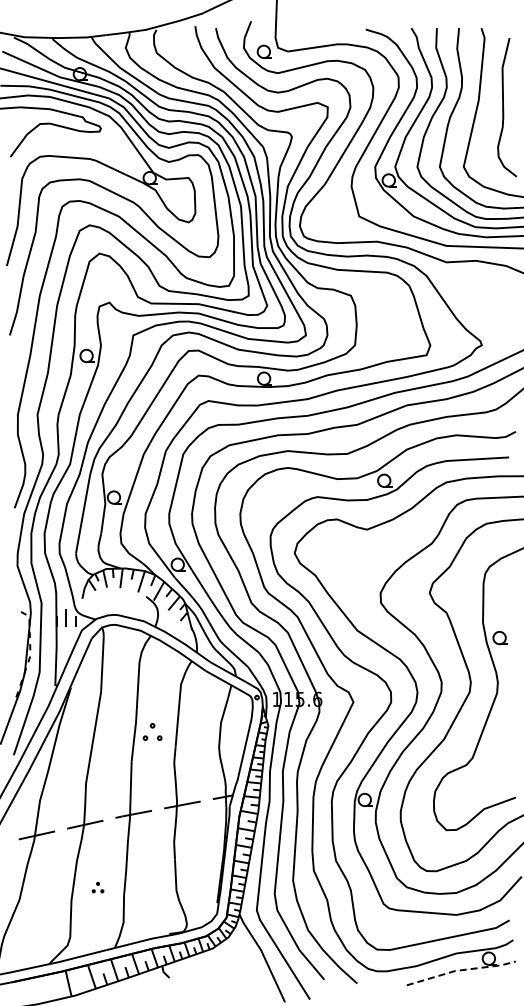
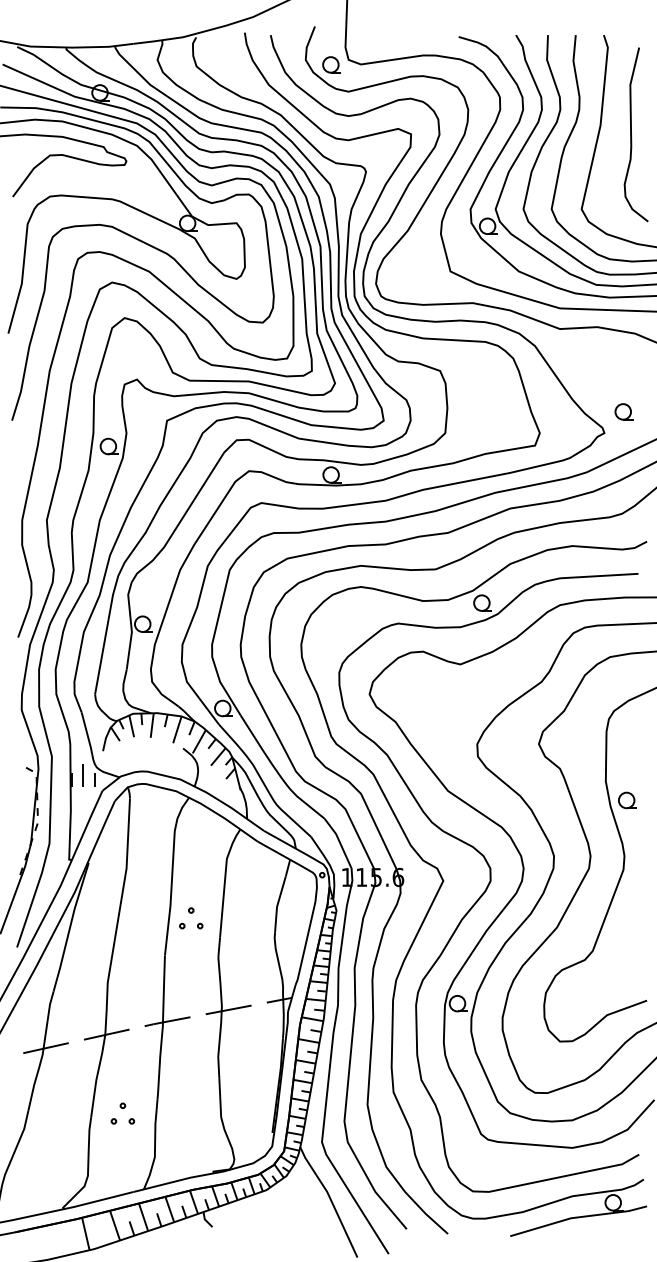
part: (496, 328) -> (622, 412), added
part: (97, 887) -> (122, 1113), size x1.67
line: (461, 970) -> (578, 1217), dashed -> solid

